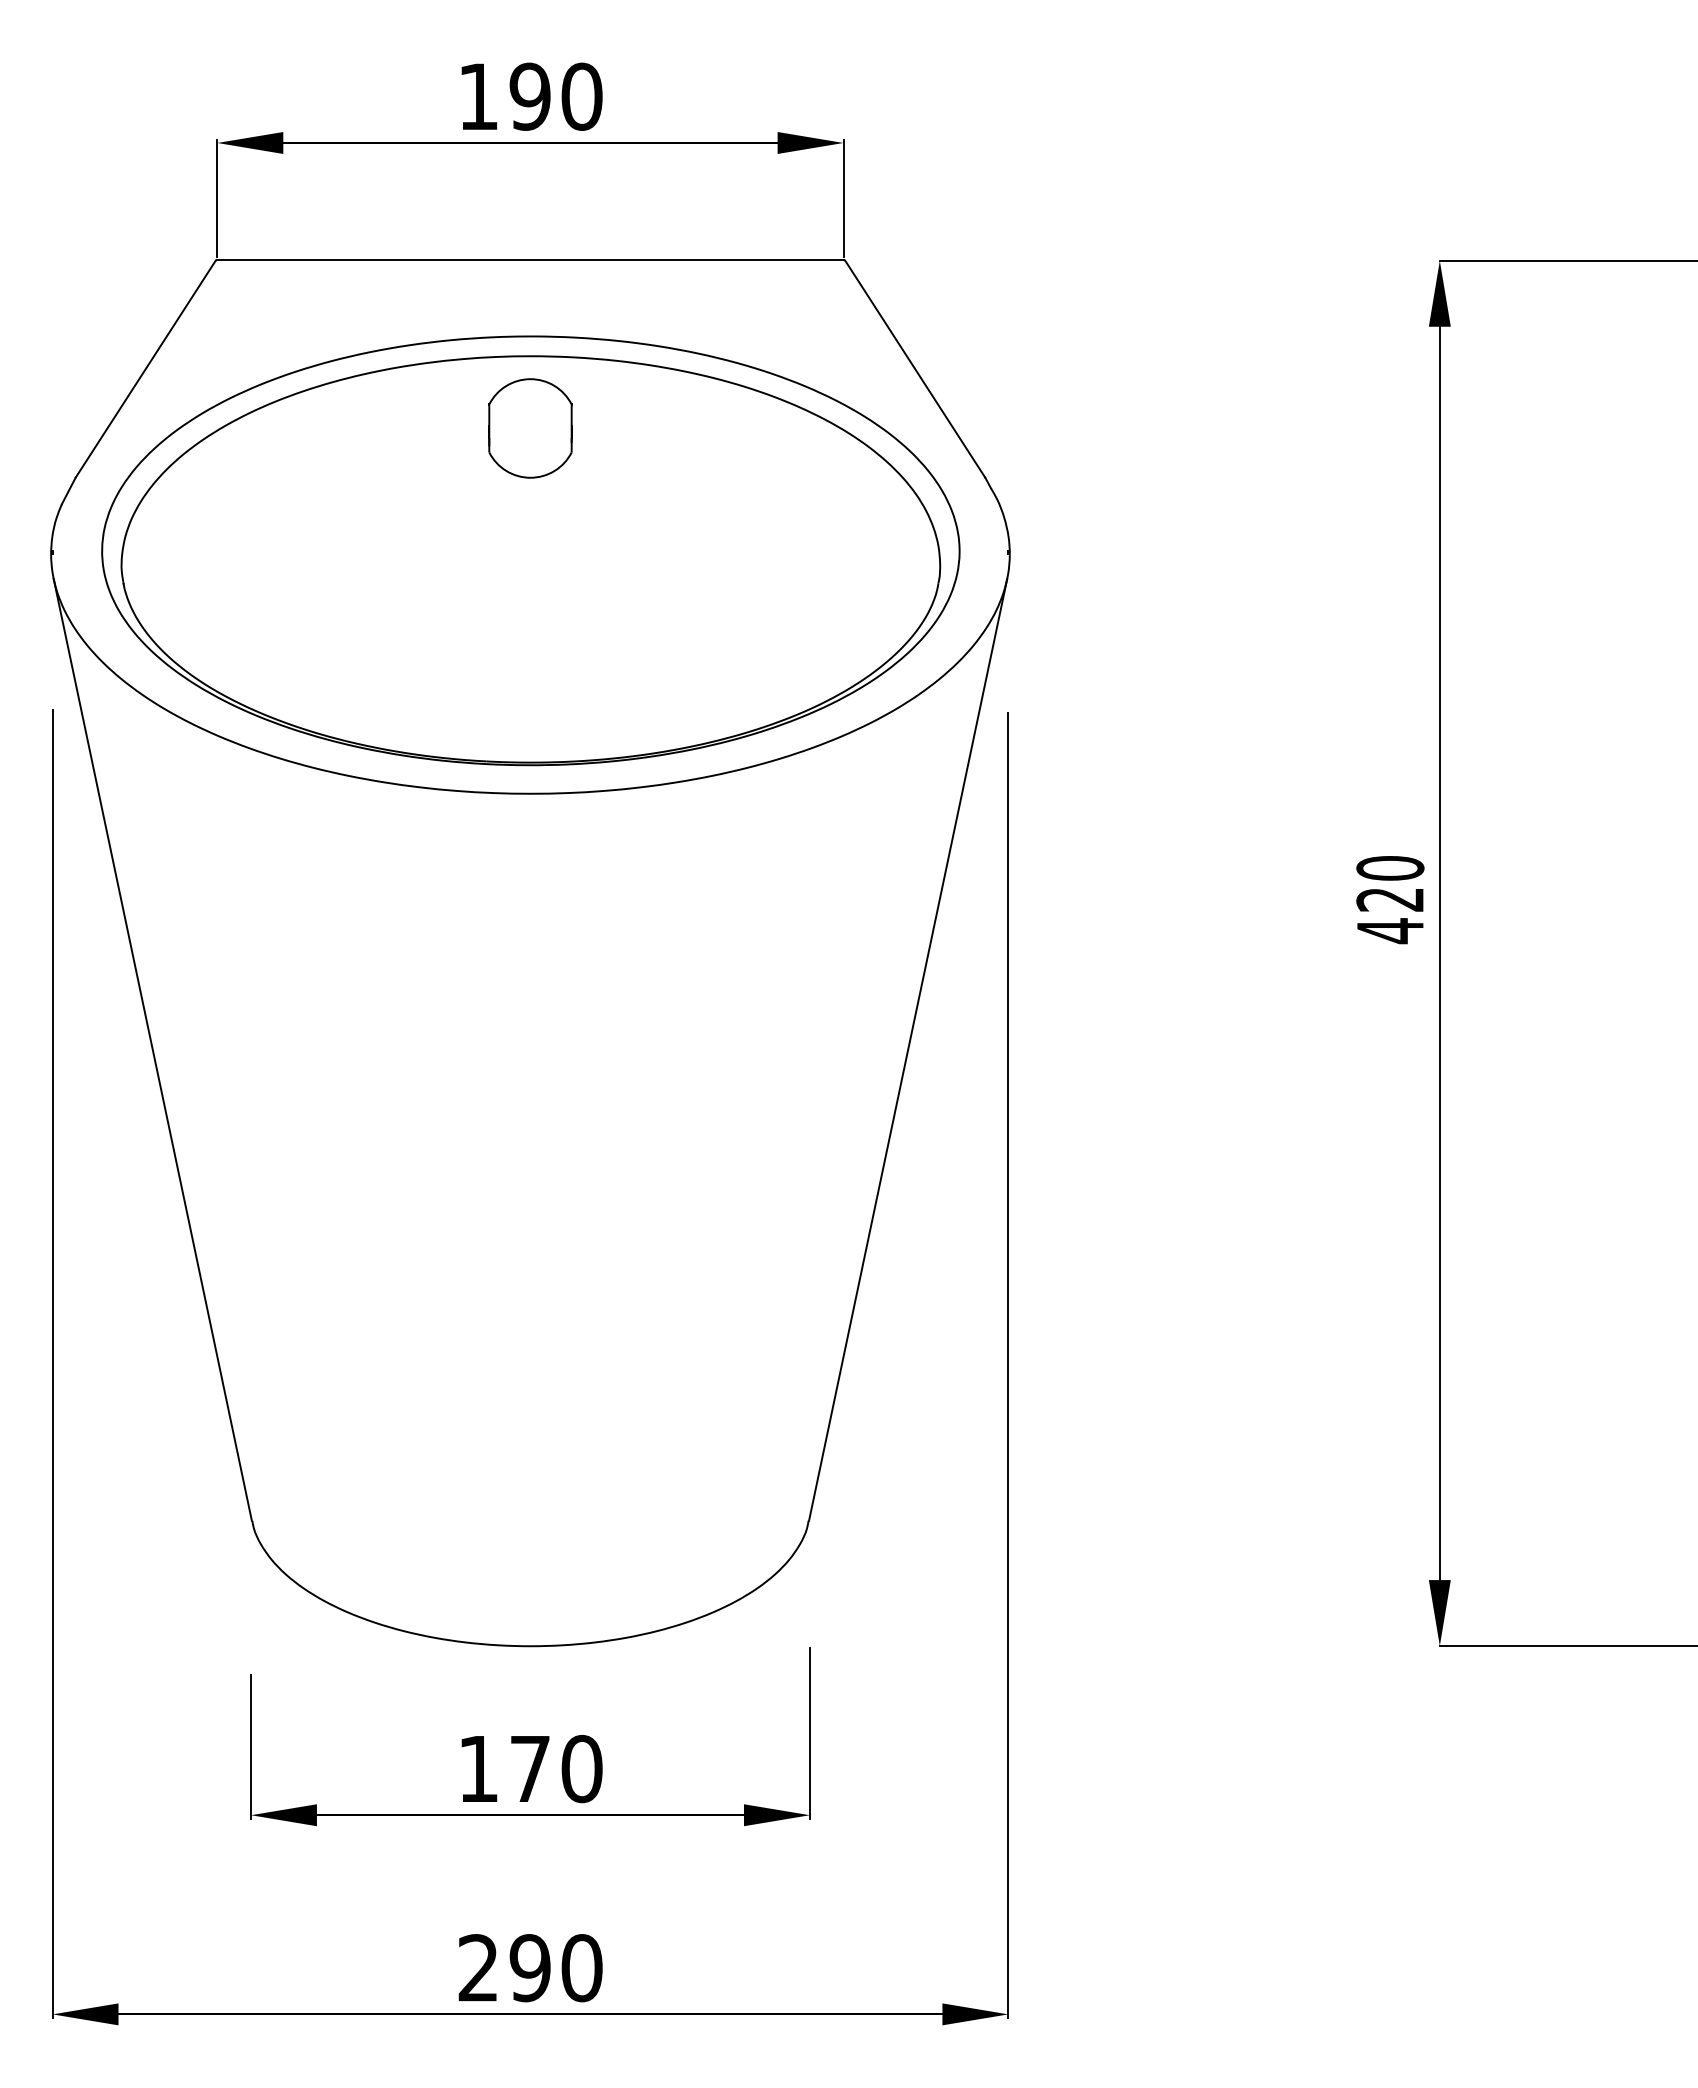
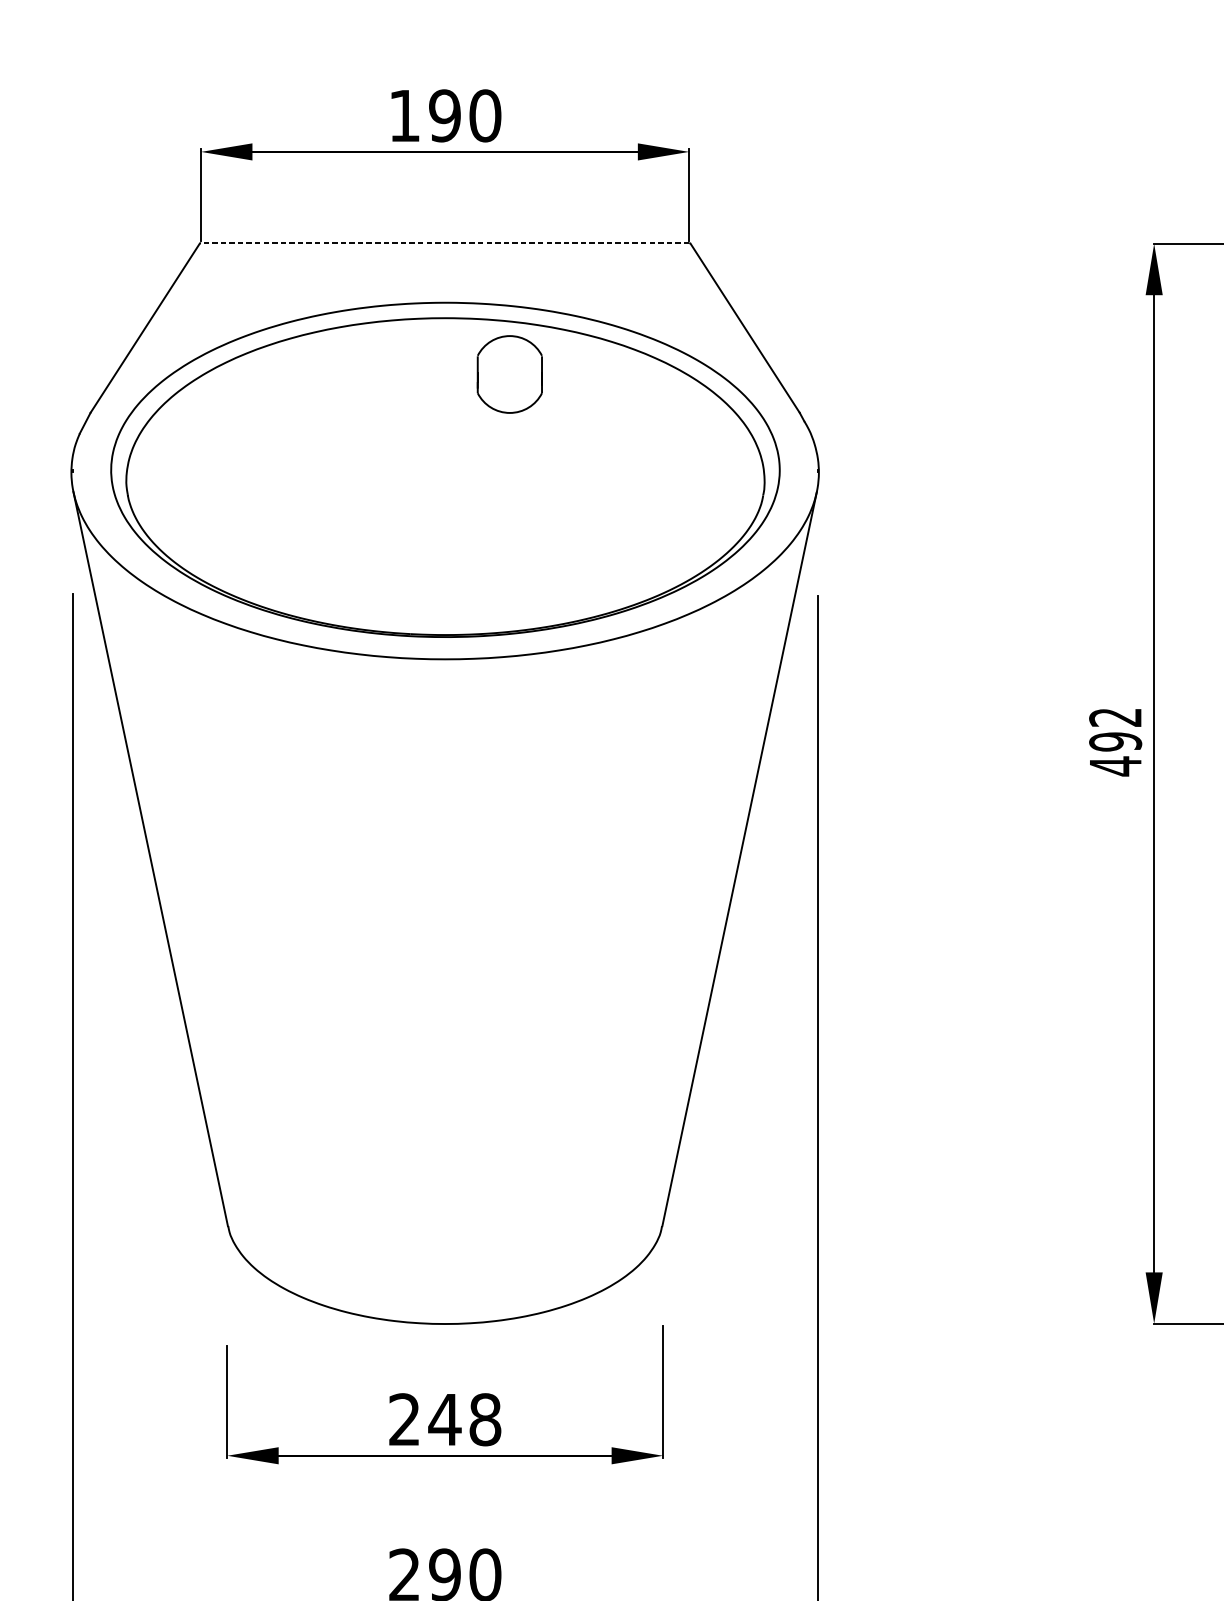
line: (529, 259) -> (444, 242), solid -> dashed
part: (530, 428) -> (509, 374), moved
text: (1390, 884) -> (1115, 730), 420 -> 492
text: (530, 1768) -> (445, 1419), 170 -> 248

